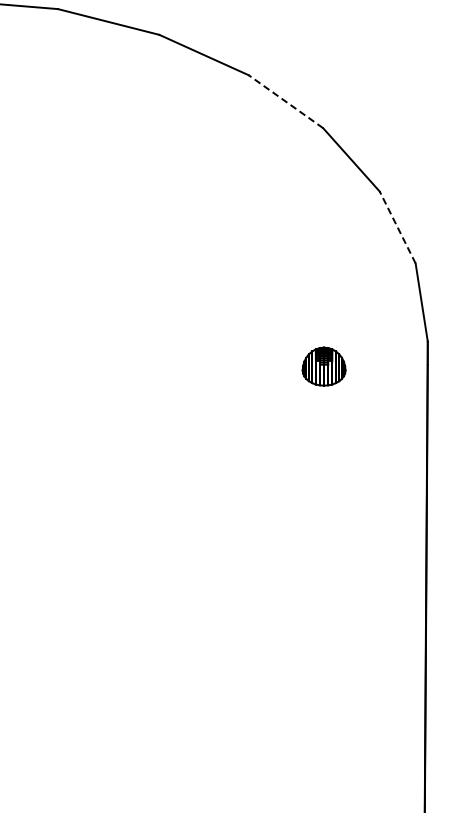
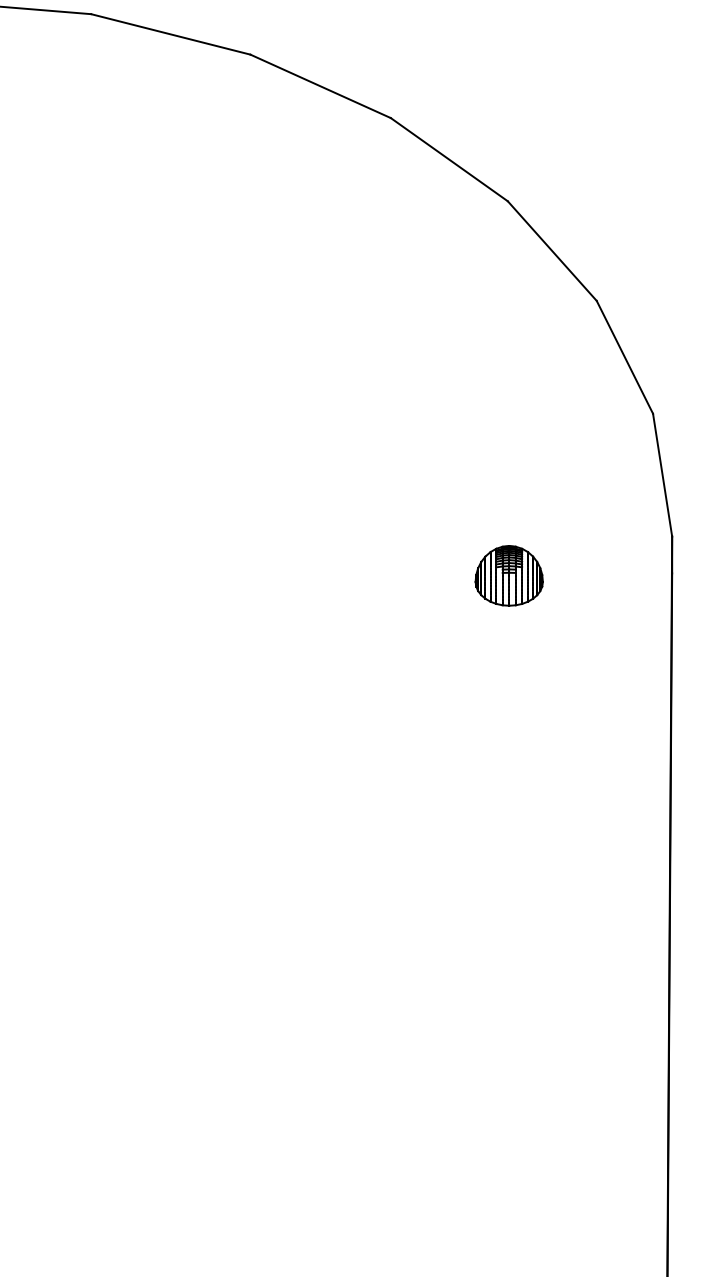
line: (285, 101) -> (448, 159), dashed -> solid
line: (397, 227) -> (624, 357), dashed -> solid

